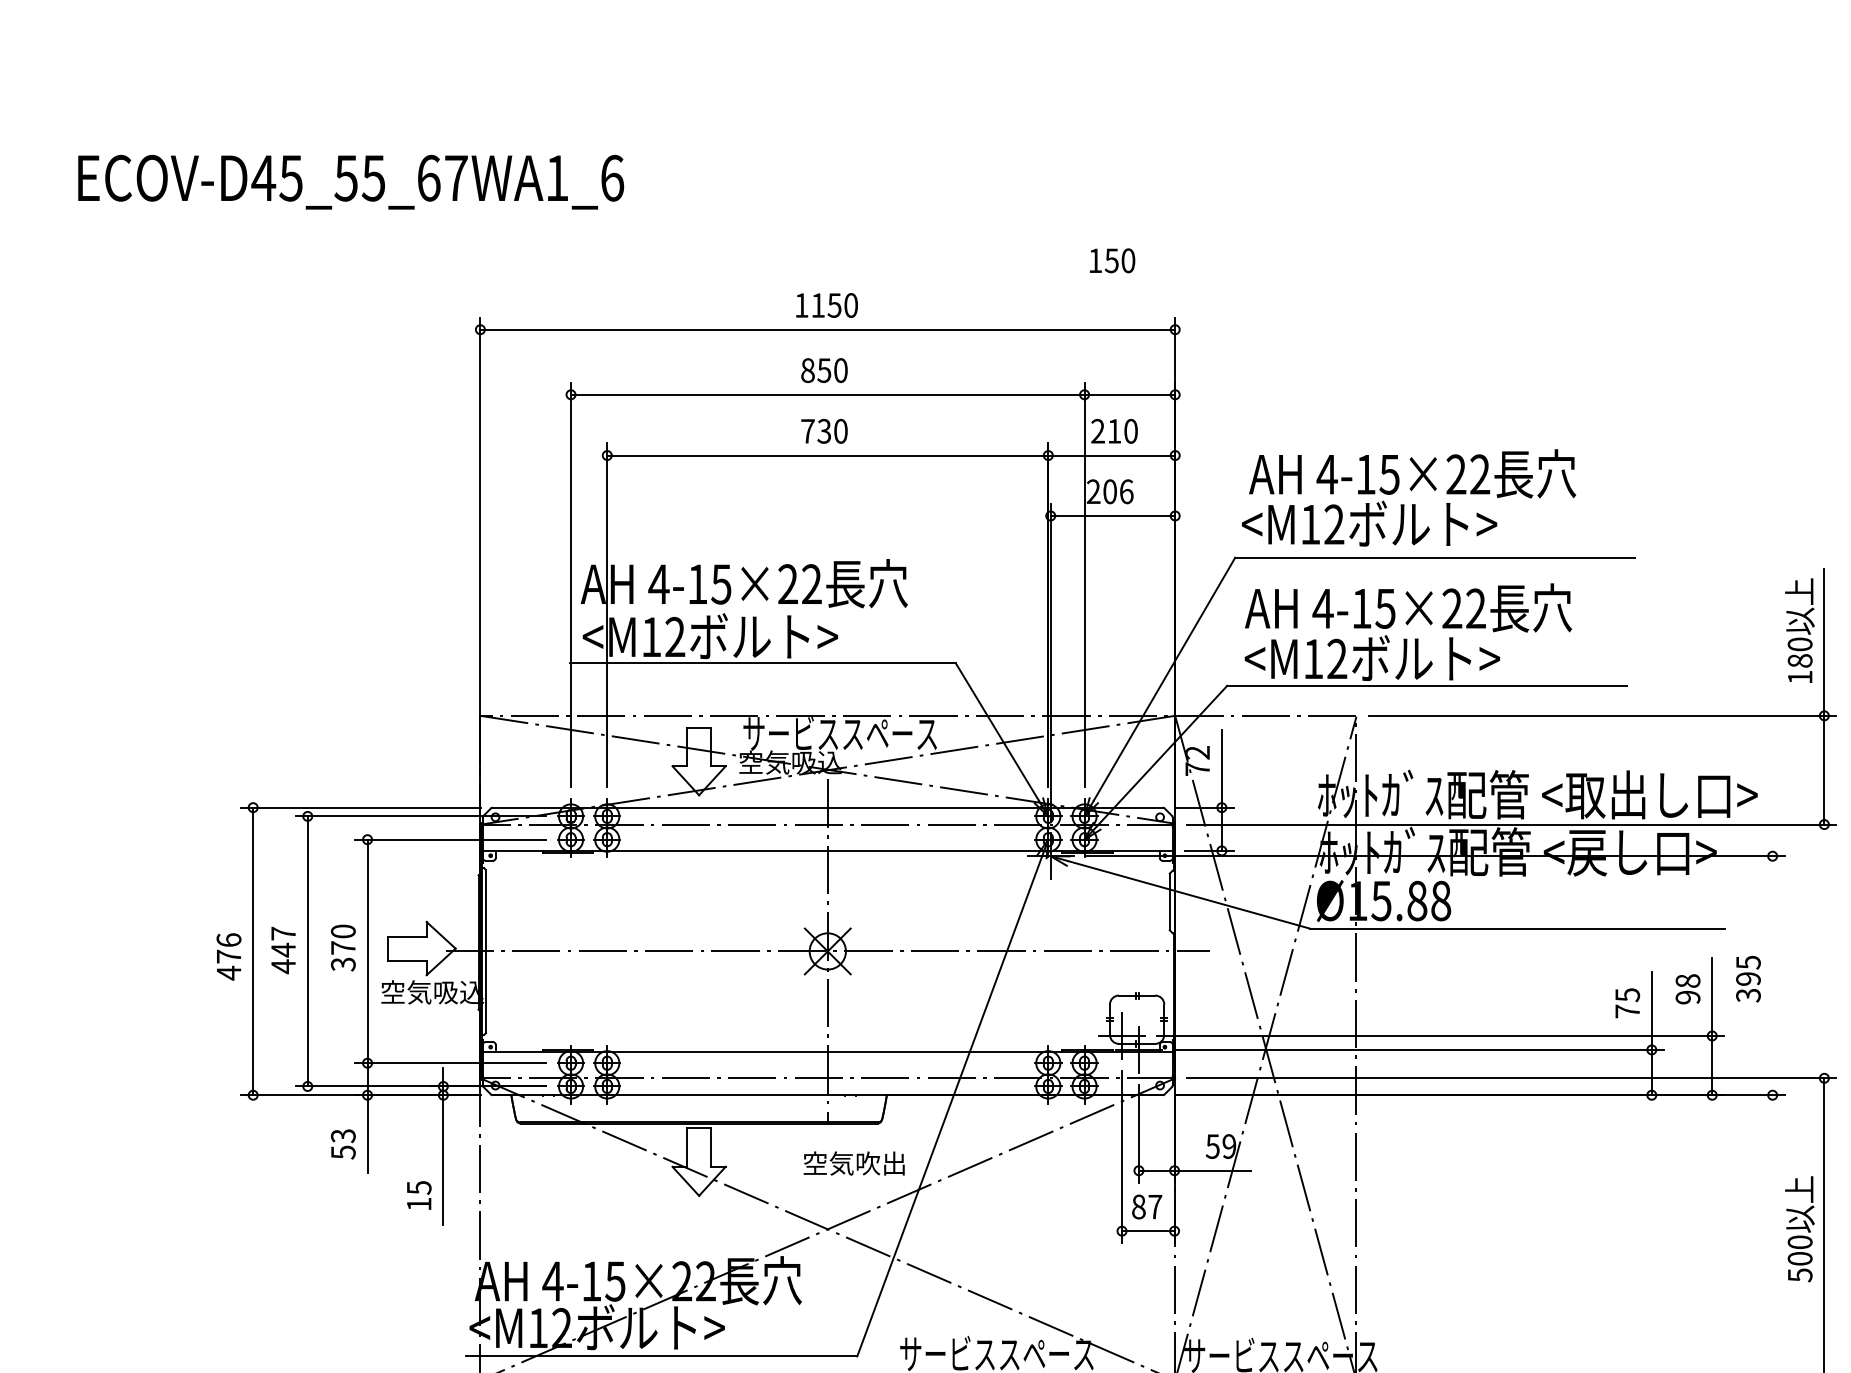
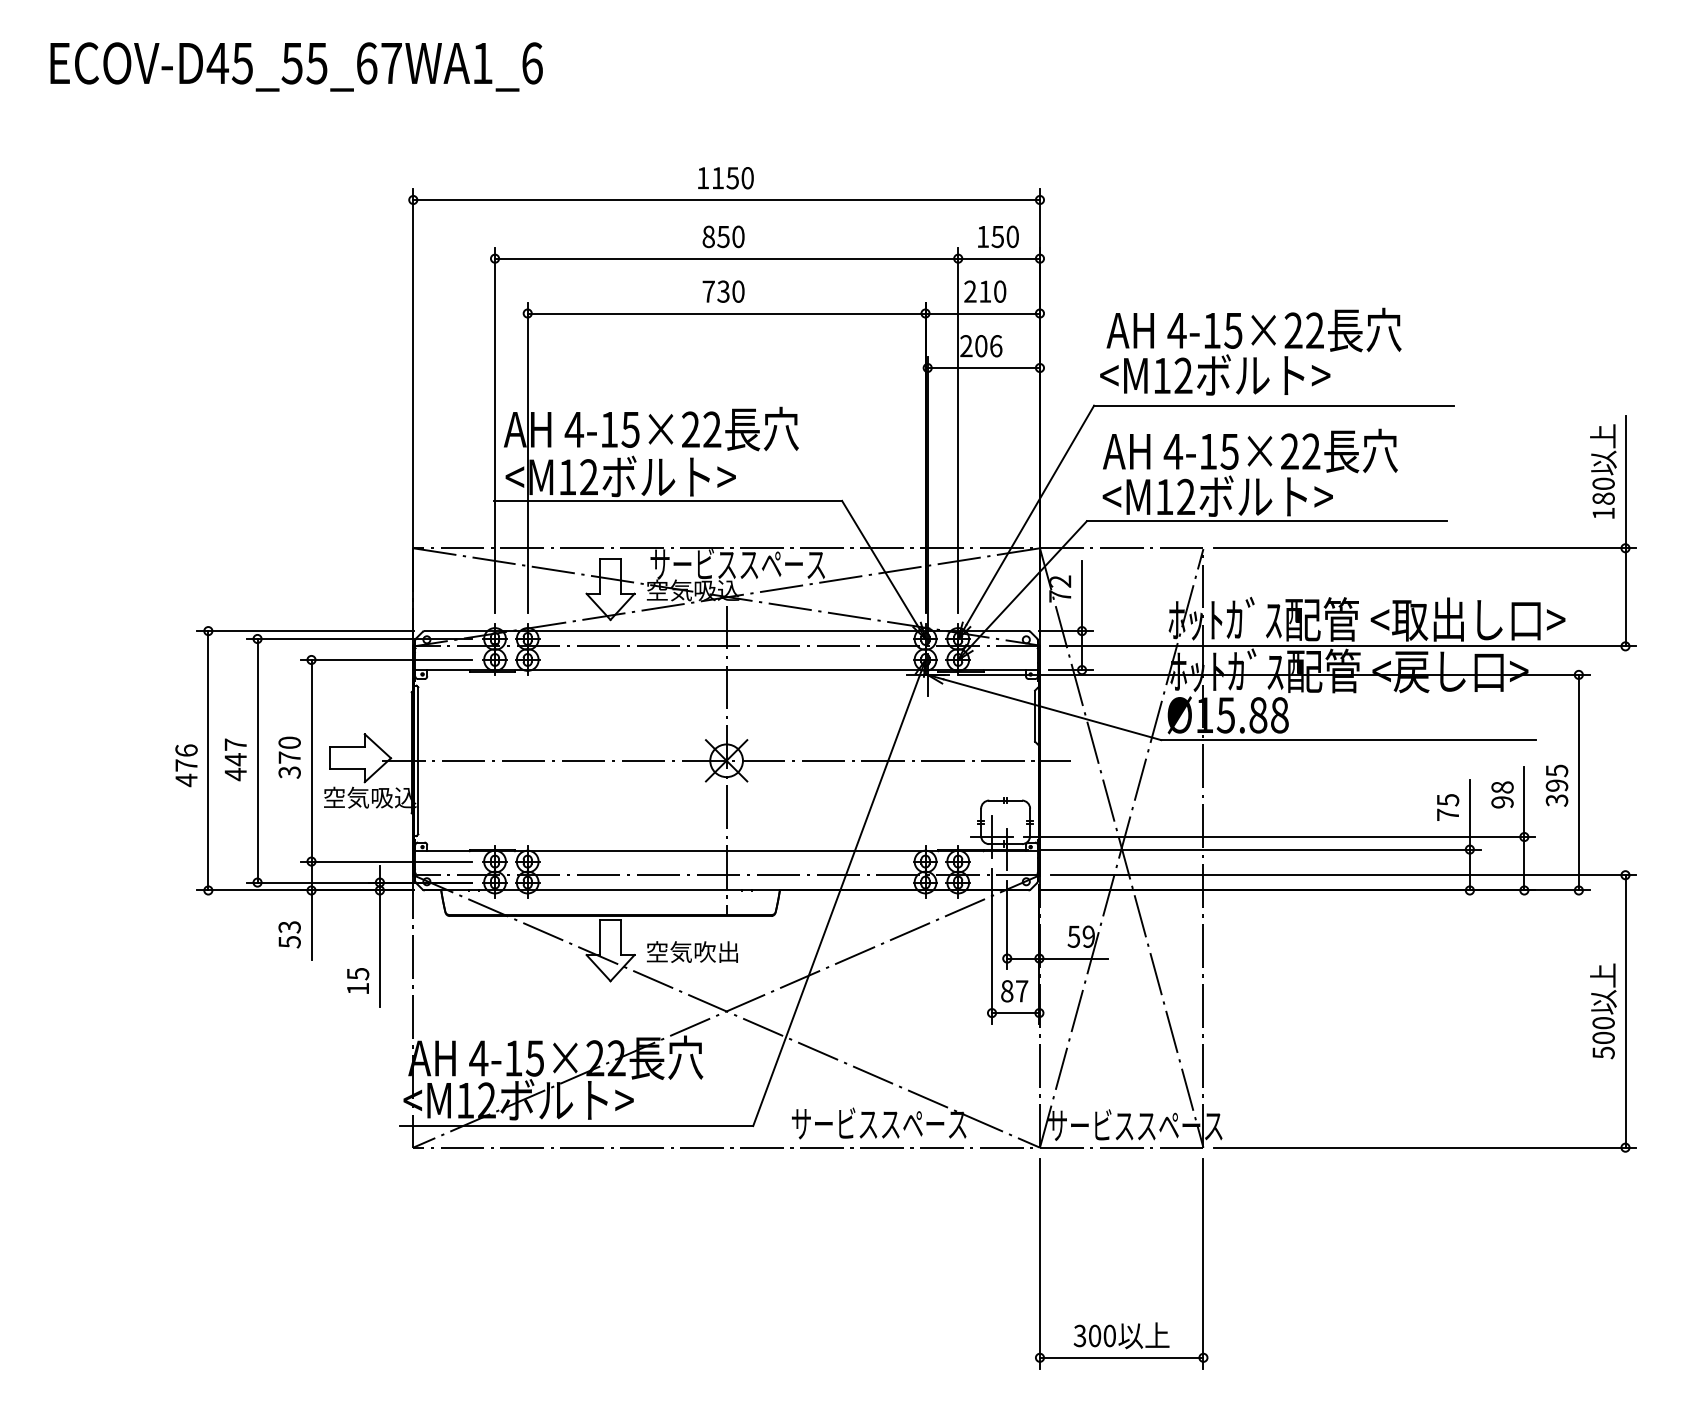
text: (1112, 260) -> (998, 236), moved
line: (1772, 975) -> (1578, 782), added
text: (853, 1162) -> (691, 951), moved

